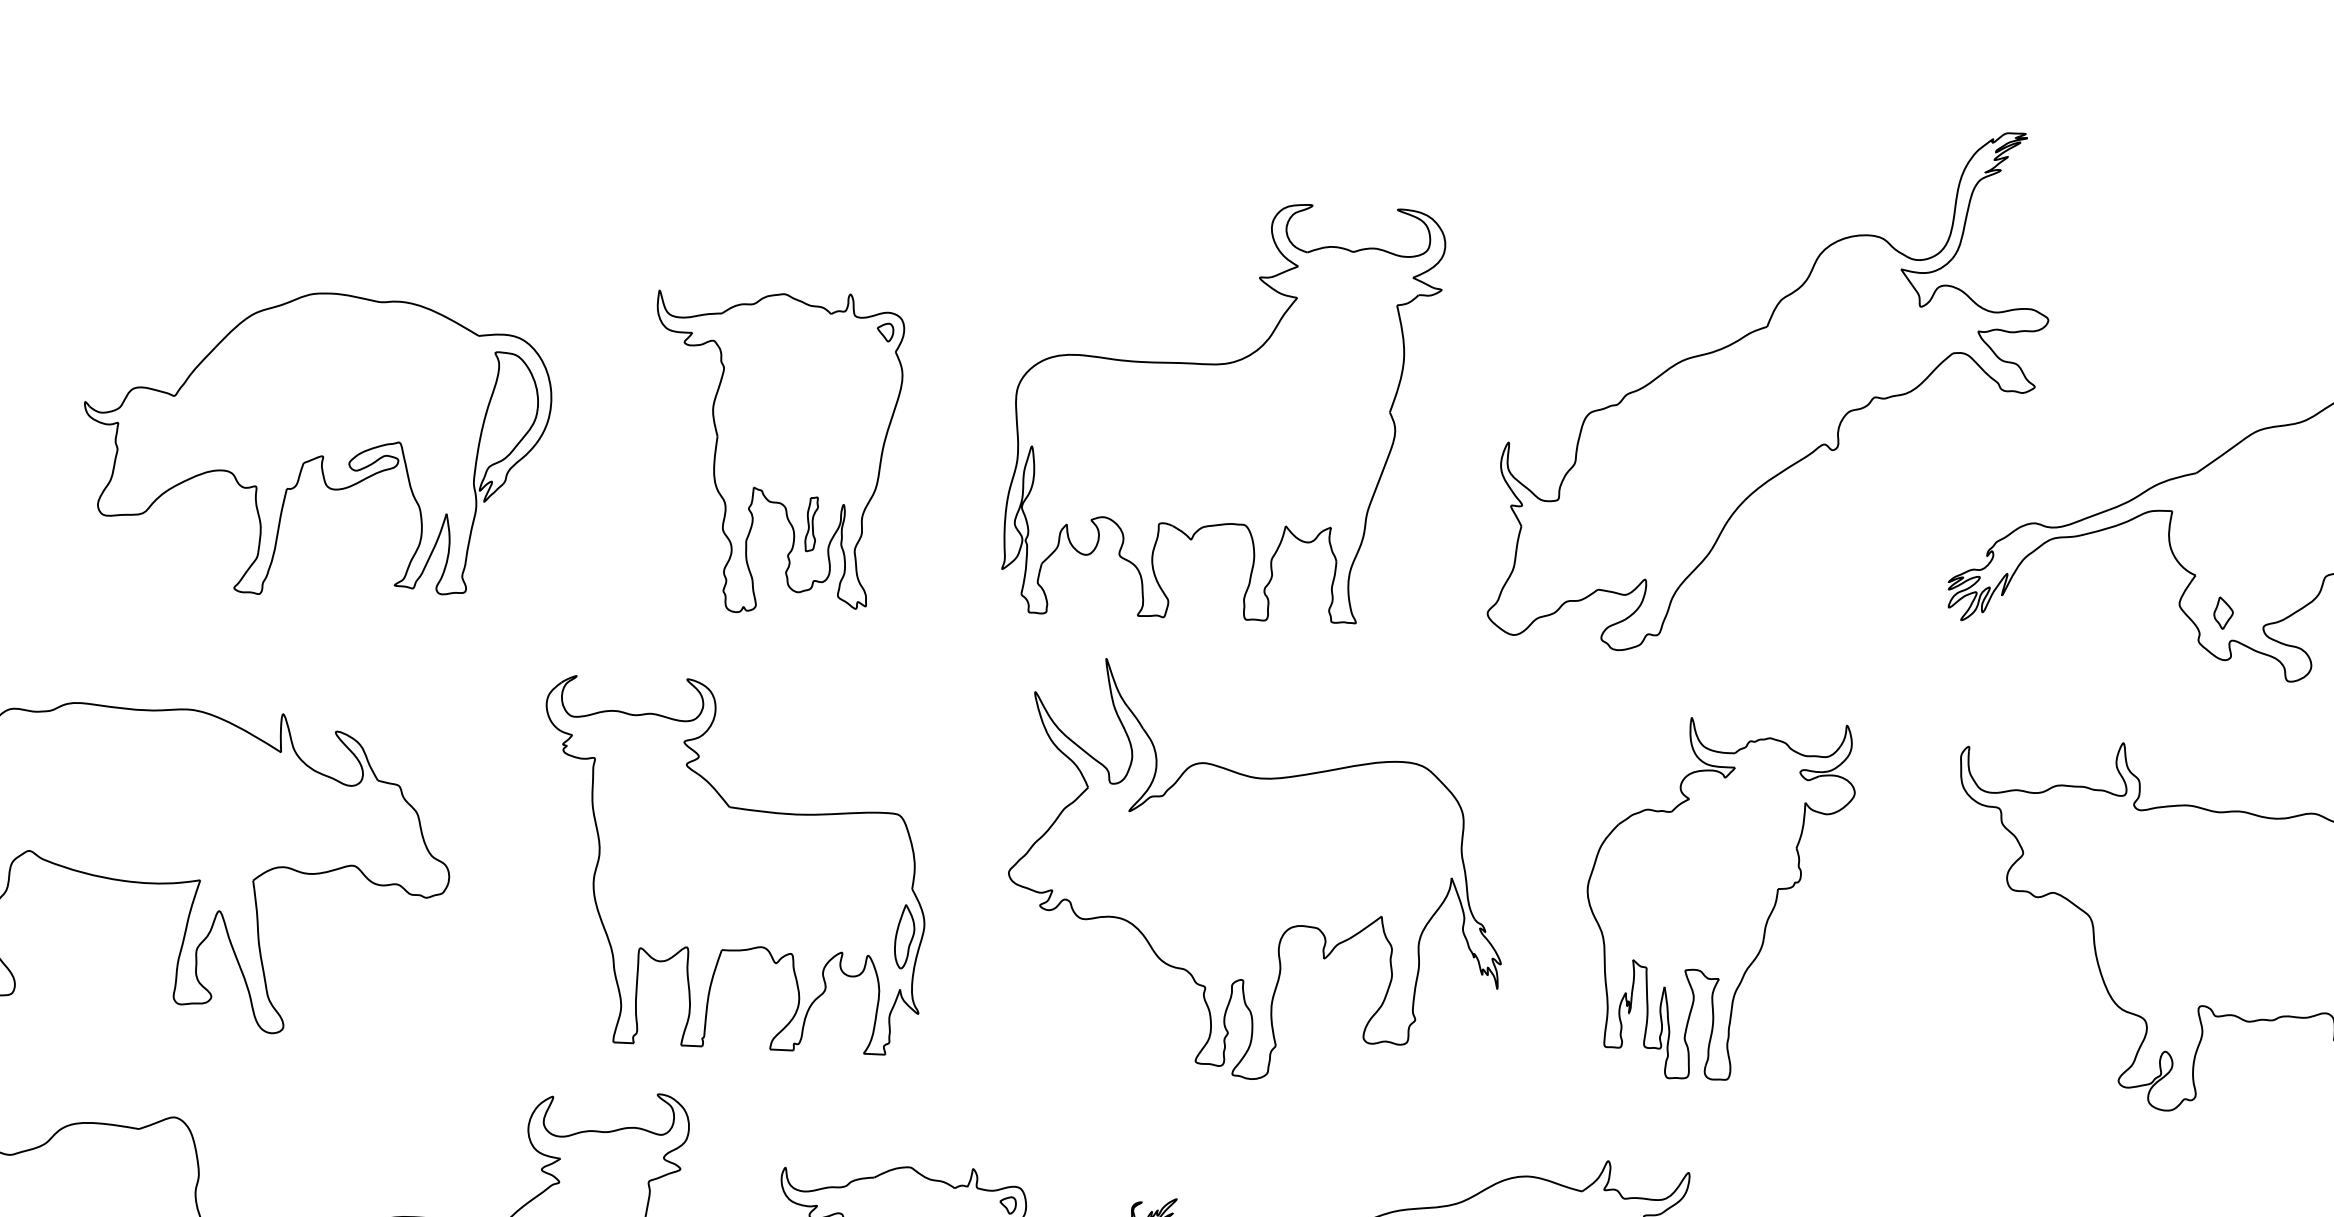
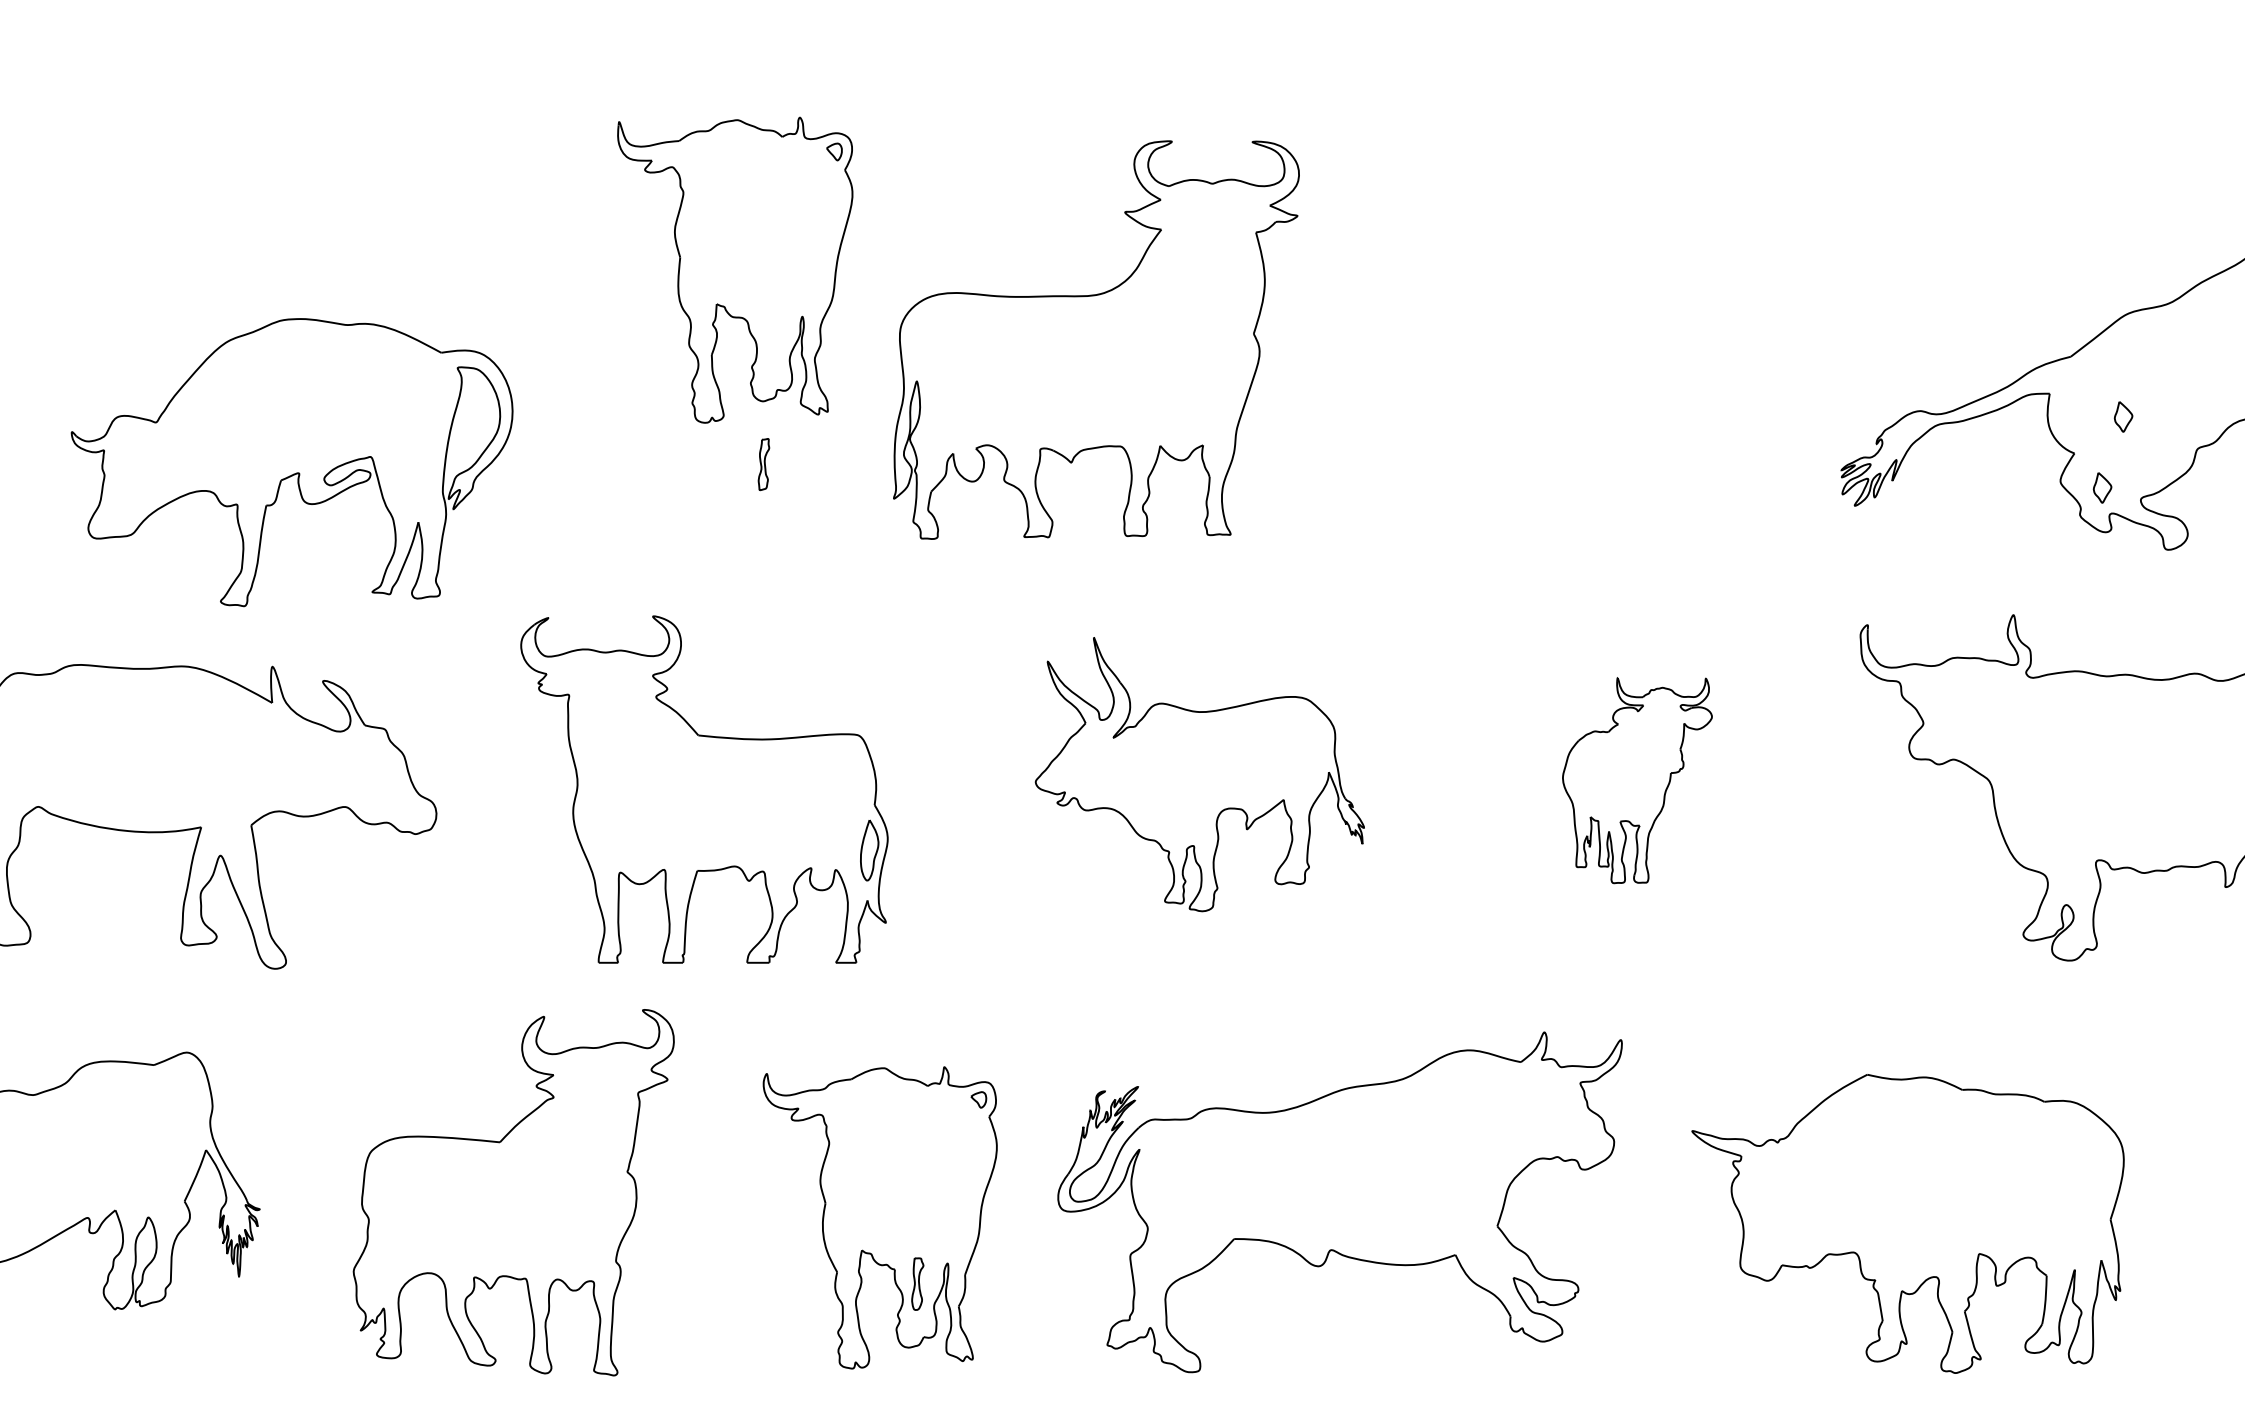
part: (1771, 389) -> (1665, 295), removed
part: (1223, 410) -> (1096, 339), moved
part: (315, 444) -> (291, 462), moved
part: (775, 451) -> (735, 269), moved
part: (2249, 538) -> (2123, 416), added
part: (1256, 871) -> (1199, 773), size x0.7
part: (1718, 899) -> (1637, 780), size x0.6

